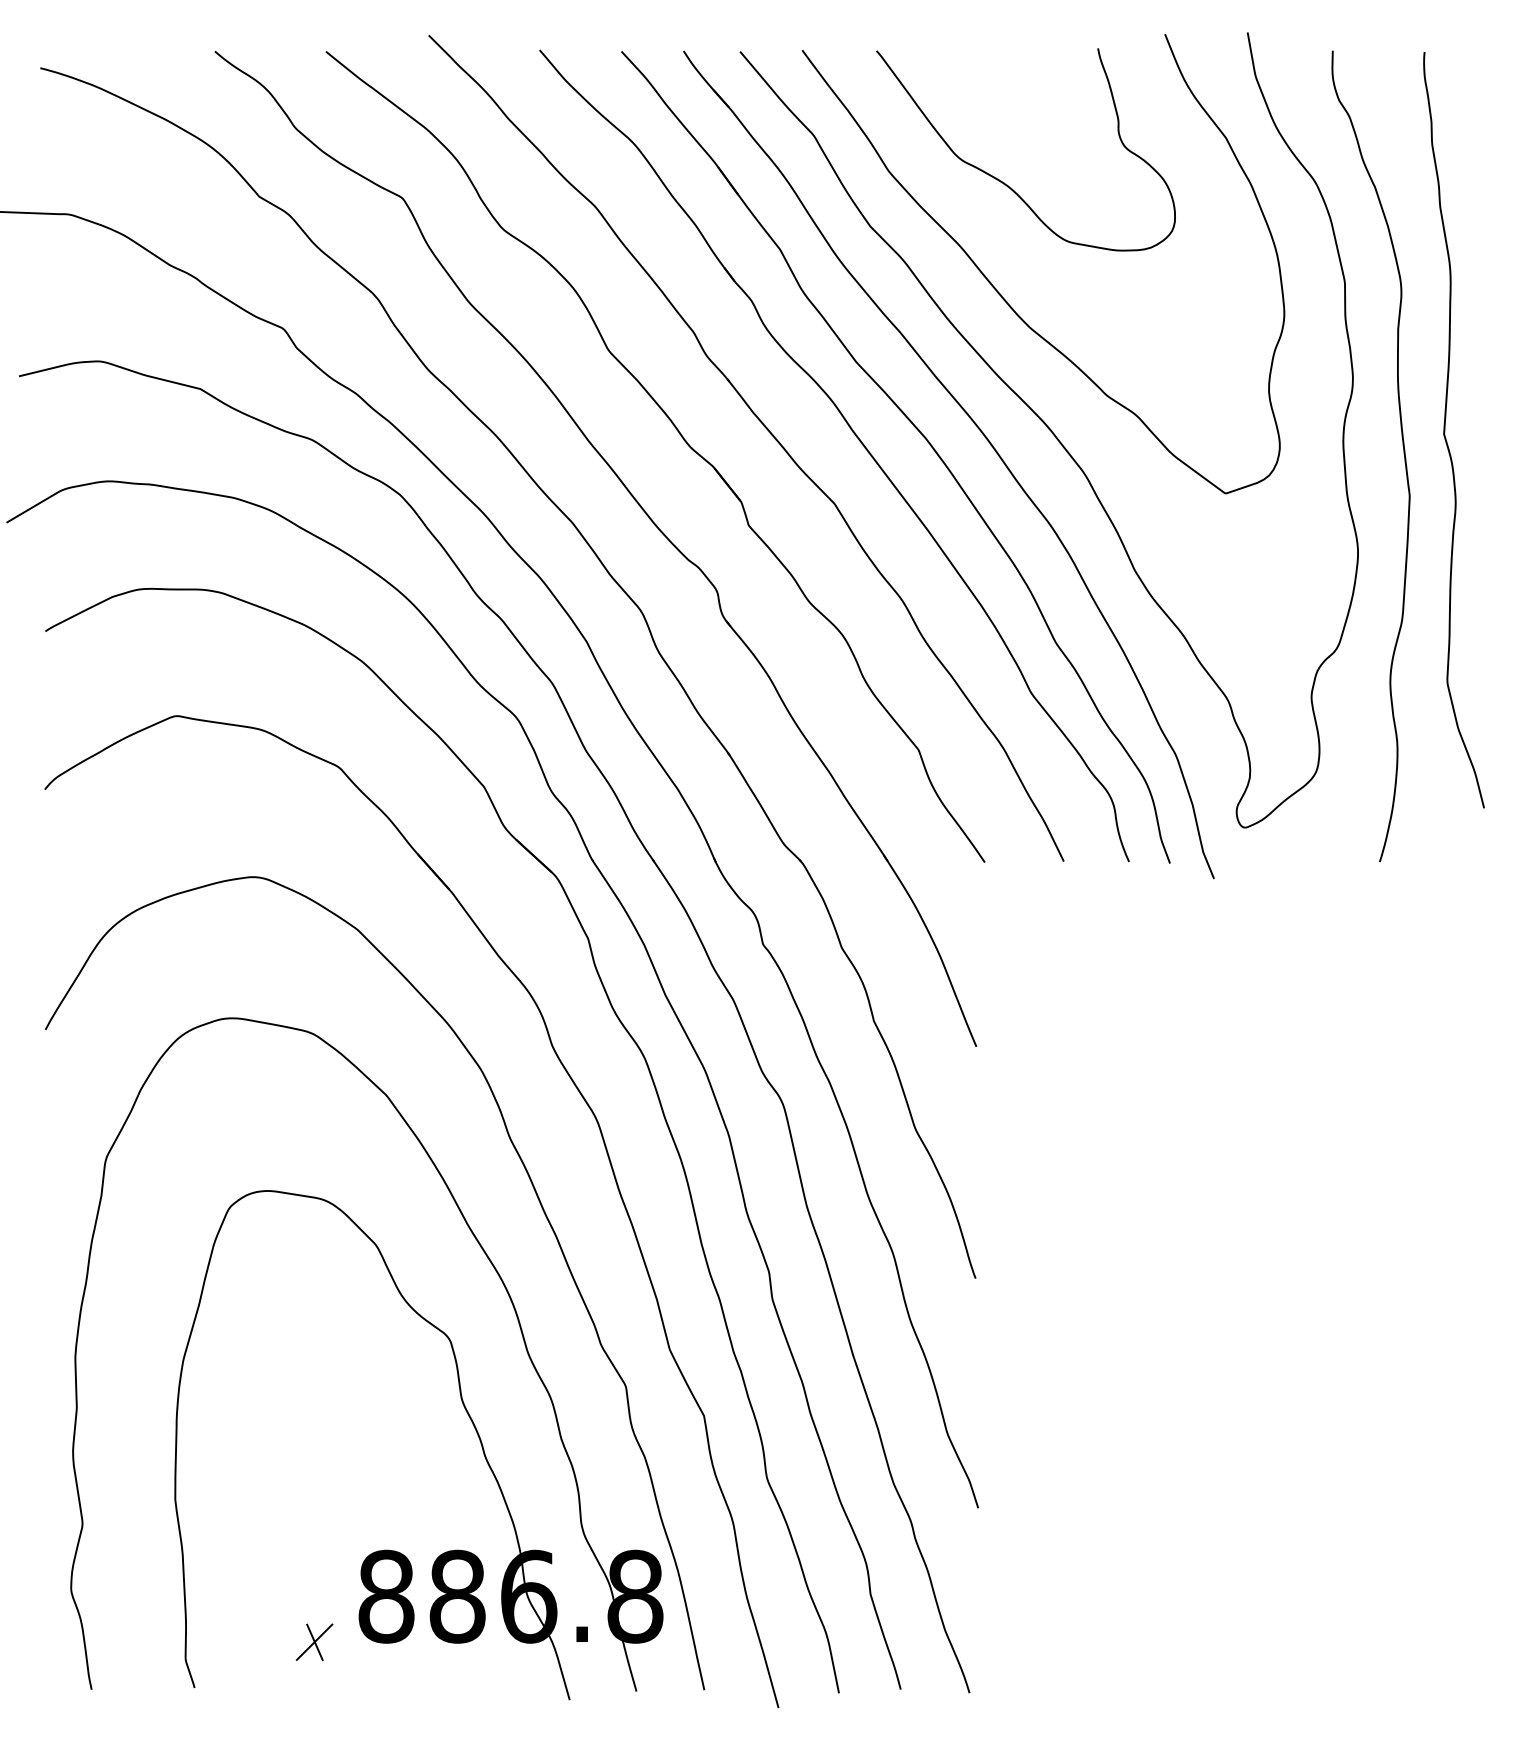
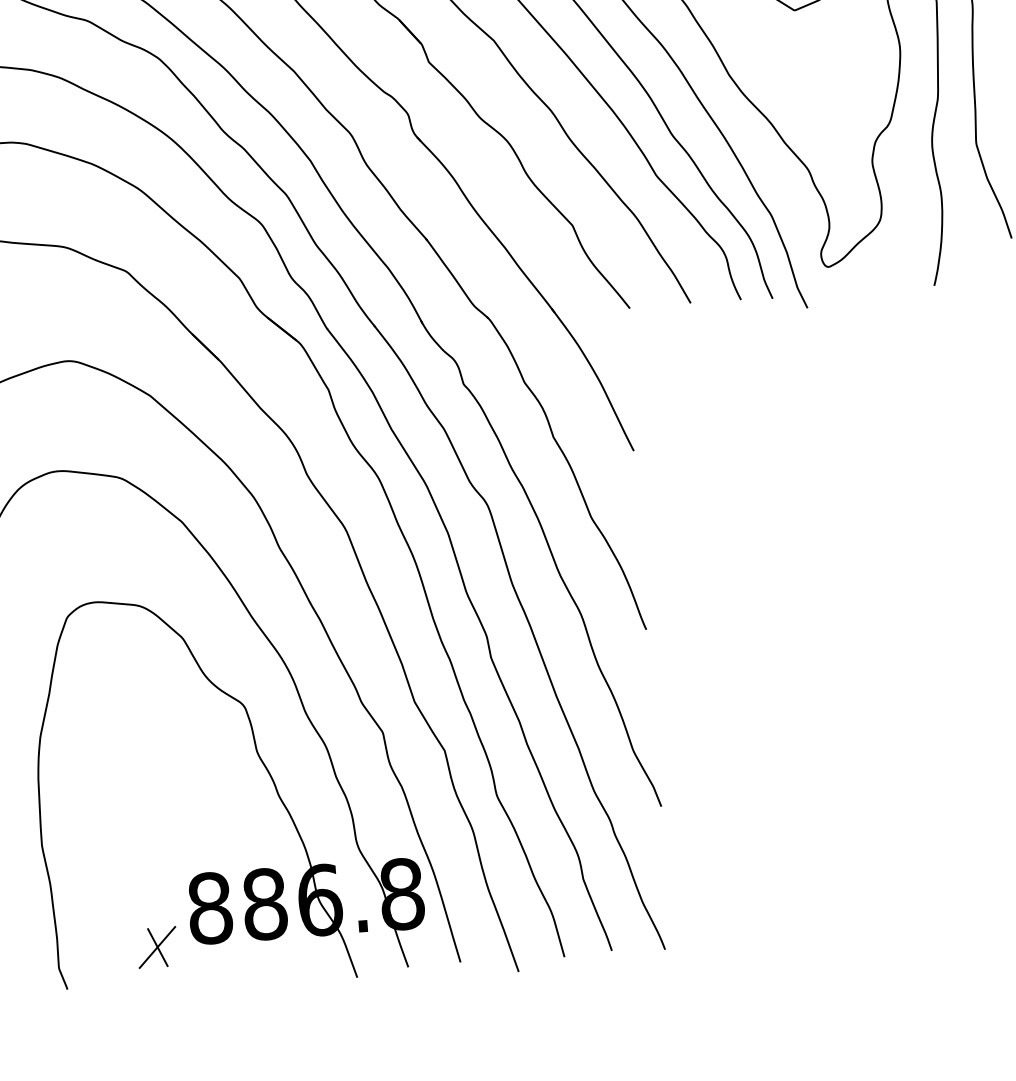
part: (314, 1642) -> (157, 947), size x1.4

